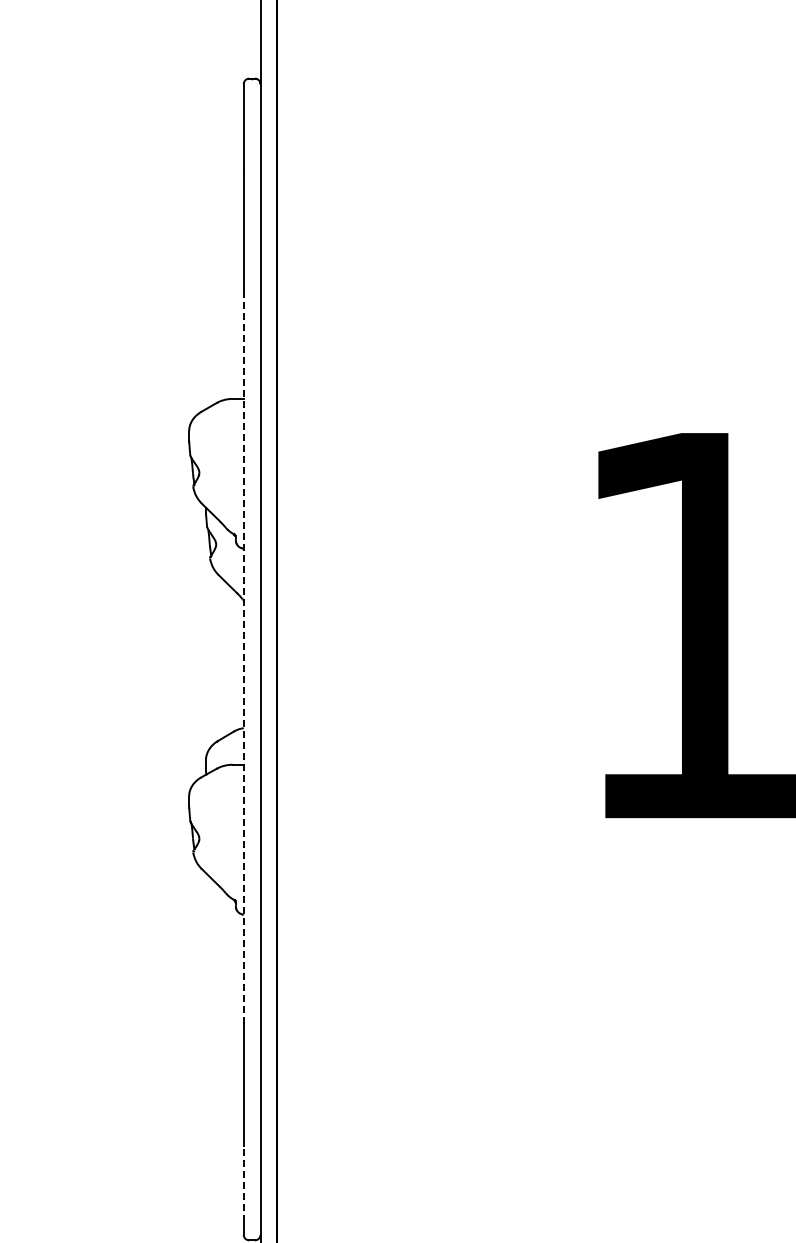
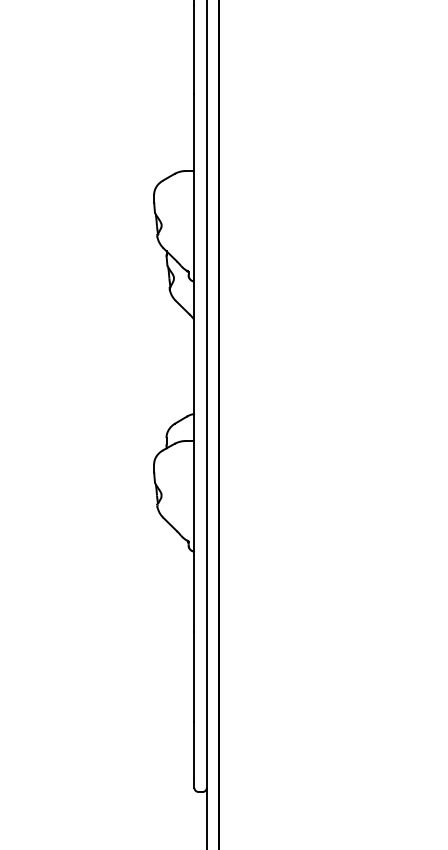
line: (243, 659) -> (194, 363), dashed -> solid
line: (243, 1183) -> (194, 750), dashed -> solid

